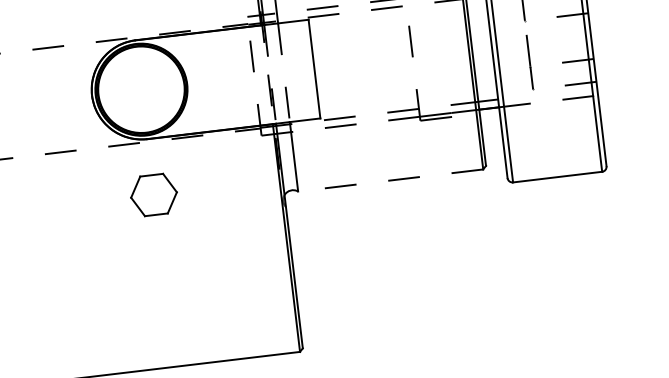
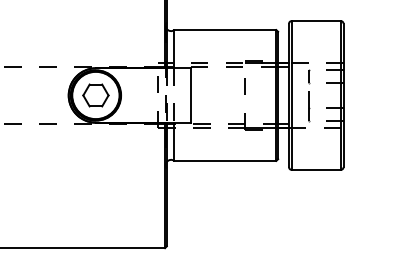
line: (390, 179) -> (225, 160), dashed -> solid
part: (153, 195) -> (95, 95), moved

